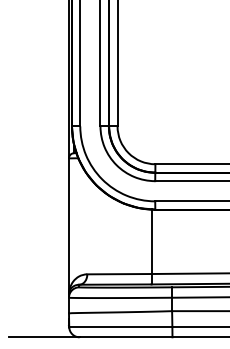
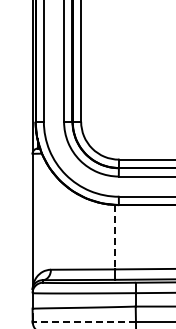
line: (151, 242) -> (115, 237), solid -> dashed
line: (120, 327) -> (84, 322), solid -> dashed

